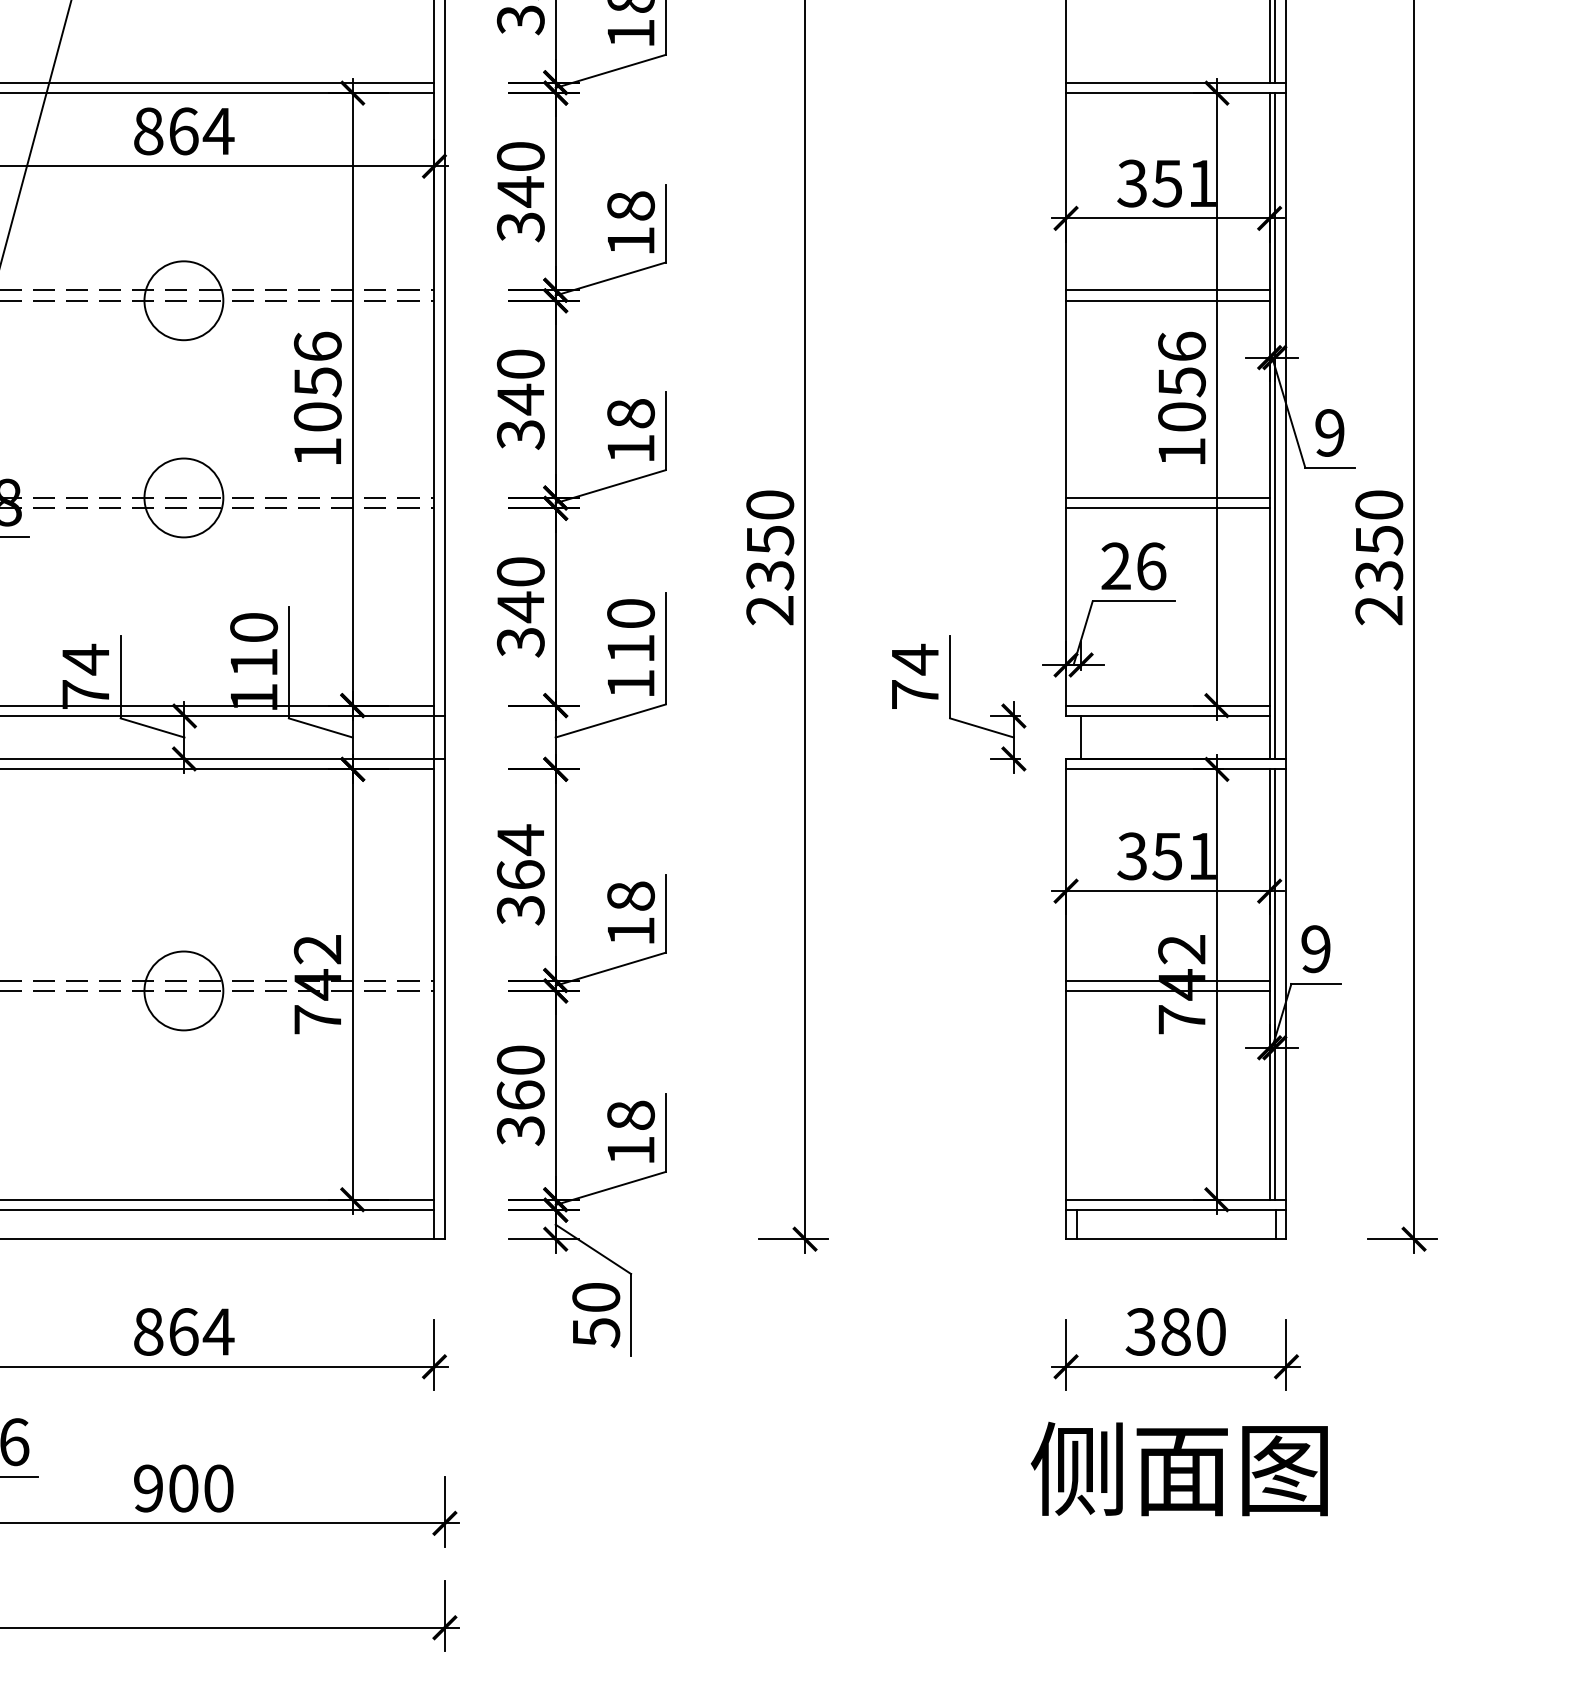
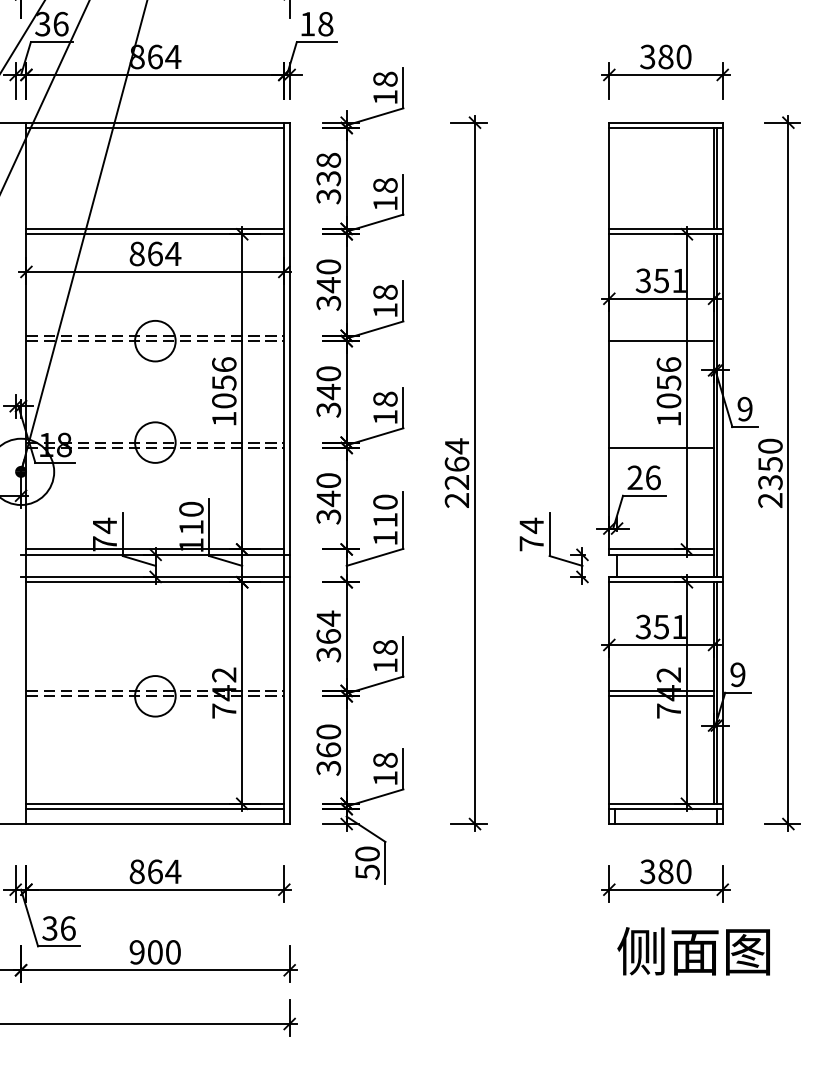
line: (1167, 289) -> (661, 335), removed
line: (1167, 497) -> (661, 442), removed
text: (769, 540) -> (456, 464), 2350 -> 2264
text: (1179, 1469) -> (693, 951), moved

